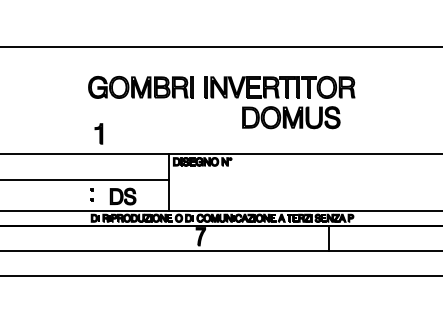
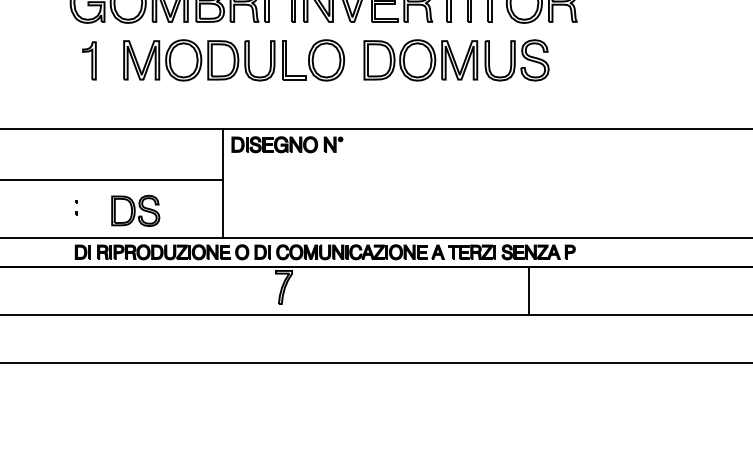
part: (174, 117) -> (233, 60), added
part: (98, 133) -> (88, 60), moved
part: (92, 194) -> (77, 206), size x0.62

